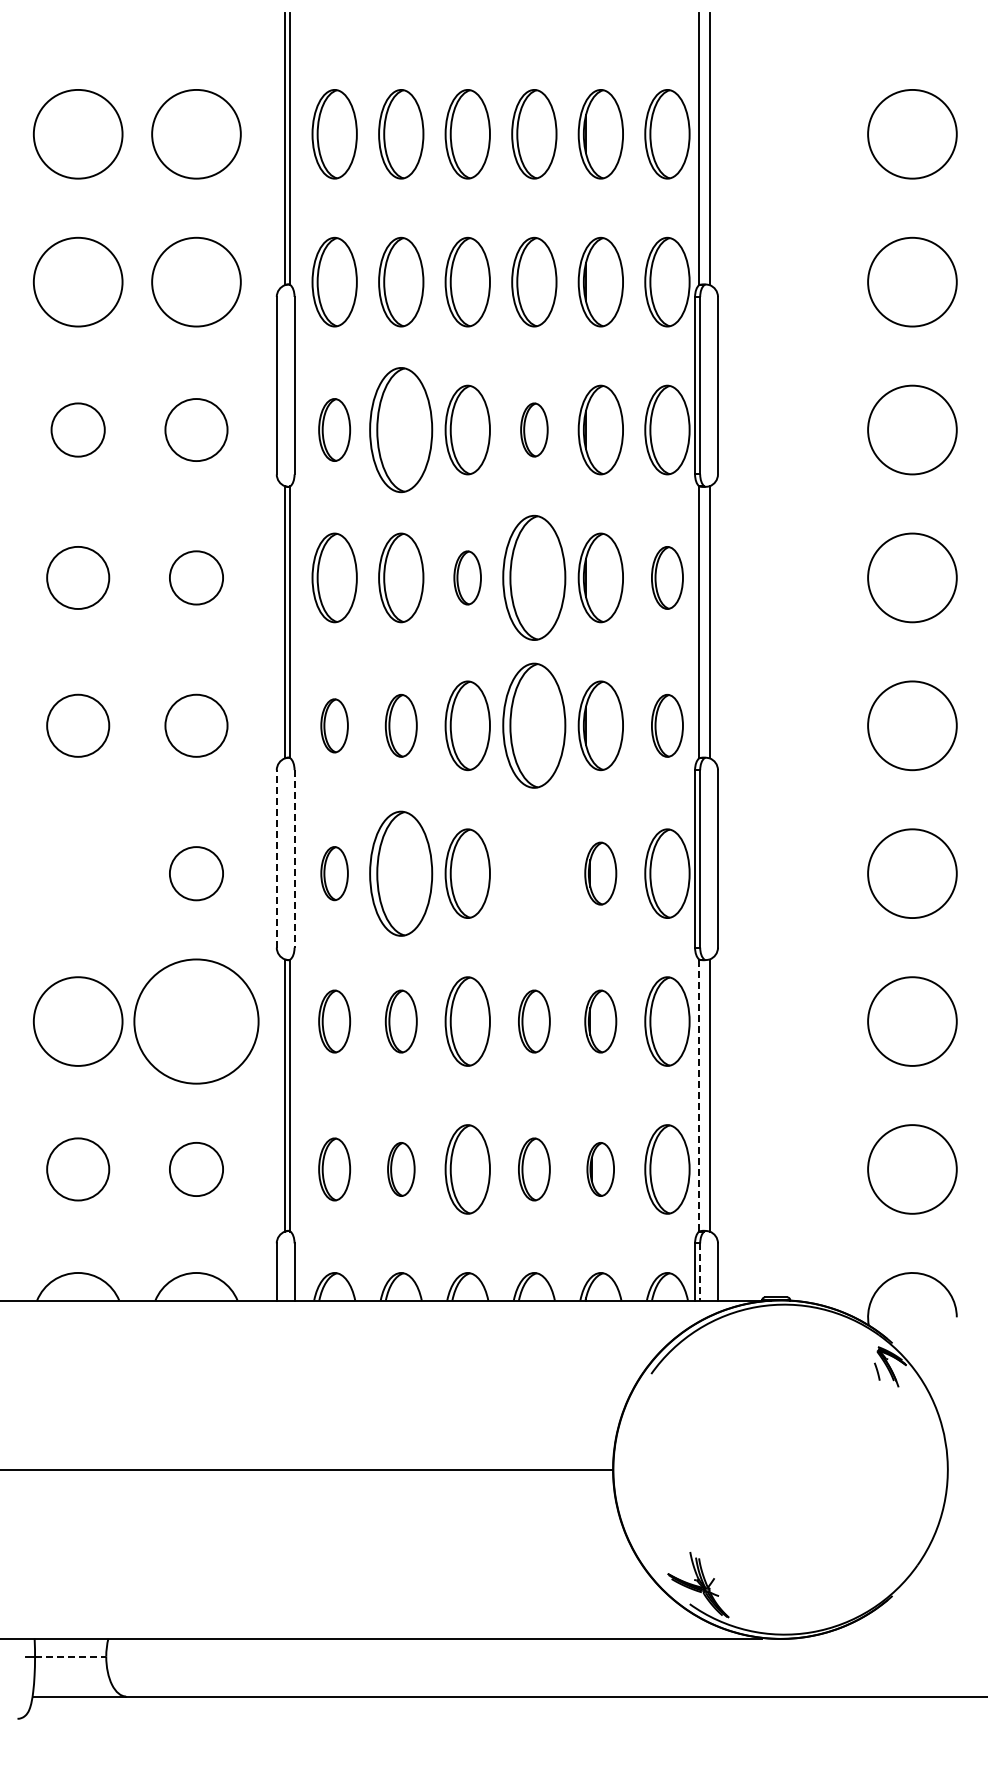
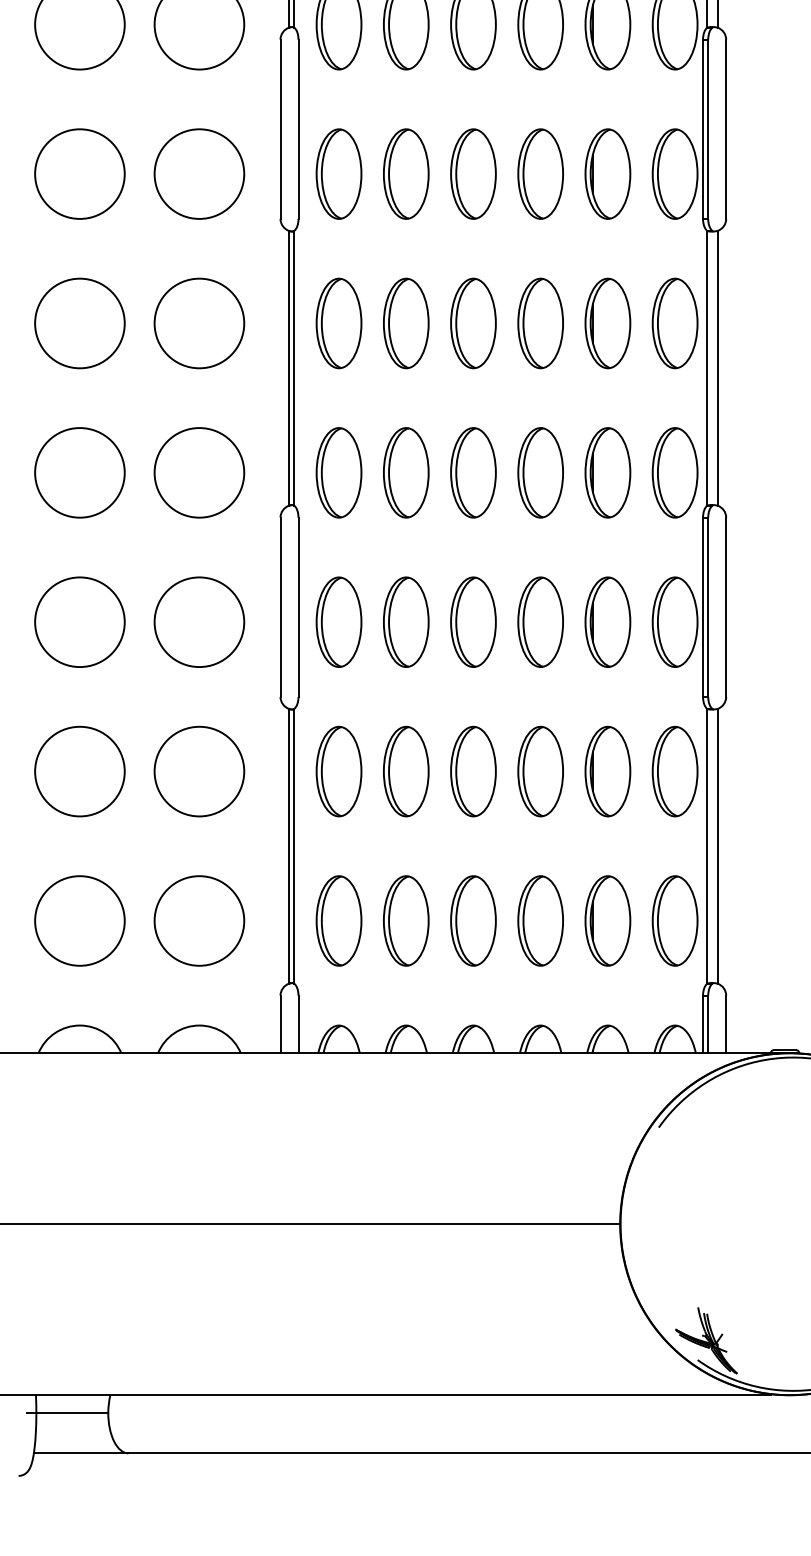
circle: (77, 429) -> (79, 173), size x1.67
circle: (196, 429) -> (199, 173), size x1.43
part: (334, 429) -> (338, 173), size x1.43
part: (401, 429) -> (406, 173), size x0.71
part: (534, 429) -> (540, 173), size x1.67
circle: (77, 577) -> (79, 323), size x1.43
circle: (196, 577) -> (199, 323), size x1.67
part: (467, 577) -> (473, 323), size x1.67
part: (534, 577) -> (540, 323), size x0.71
part: (667, 577) -> (675, 323), size x1.43
circle: (77, 725) -> (79, 472), size x1.43
circle: (196, 725) -> (199, 472), size x1.43
part: (334, 725) -> (338, 472), size x1.67
part: (401, 725) -> (406, 472), size x1.43
part: (534, 725) -> (540, 472), size x0.71
part: (667, 725) -> (675, 472), size x1.43
line: (276, 858) -> (280, 606), dashed -> solid
line: (294, 858) -> (298, 606), dashed -> solid
circle: (78, 873) -> (80, 622), added
circle: (196, 873) -> (199, 622), size x1.67
part: (334, 873) -> (338, 622), size x1.67
part: (401, 873) -> (406, 622), size x0.71
part: (534, 873) -> (540, 622), added
part: (600, 873) -> (607, 622), size x1.43
circle: (196, 1021) -> (199, 771), size x0.71
part: (334, 1021) -> (338, 771), size x1.43
part: (401, 1021) -> (406, 771), size x1.43
part: (534, 1021) -> (540, 771), size x1.43
part: (600, 1021) -> (607, 771), size x1.43
line: (699, 1096) -> (707, 847), dashed -> solid
circle: (77, 1169) -> (79, 921), size x1.43
circle: (196, 1169) -> (199, 921), size x1.67
part: (334, 1169) -> (338, 921), size x1.43
part: (401, 1169) -> (406, 921), size x1.67
part: (534, 1169) -> (540, 921), size x1.43
part: (600, 1169) -> (607, 921), size x1.67
line: (700, 1272) -> (708, 1025), dashed -> solid
line: (70, 1656) -> (72, 1412), dashed -> solid

